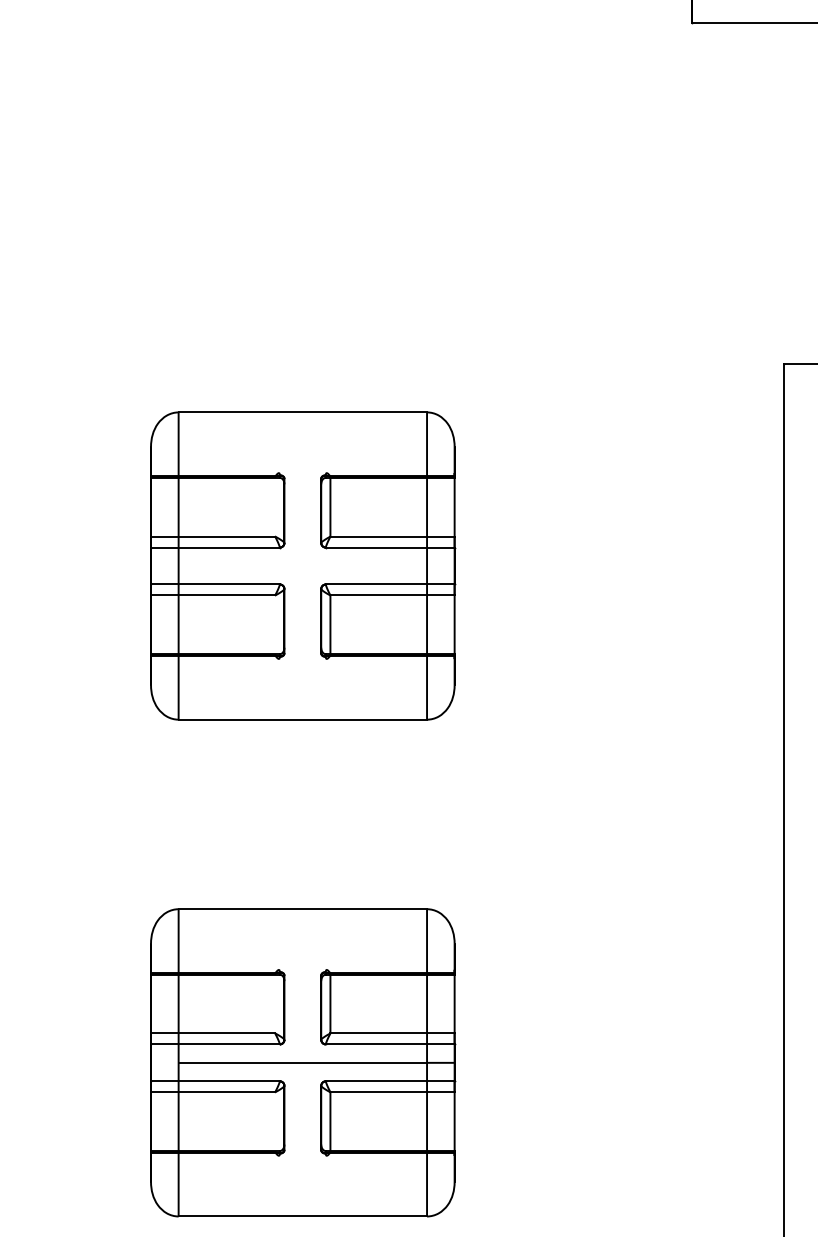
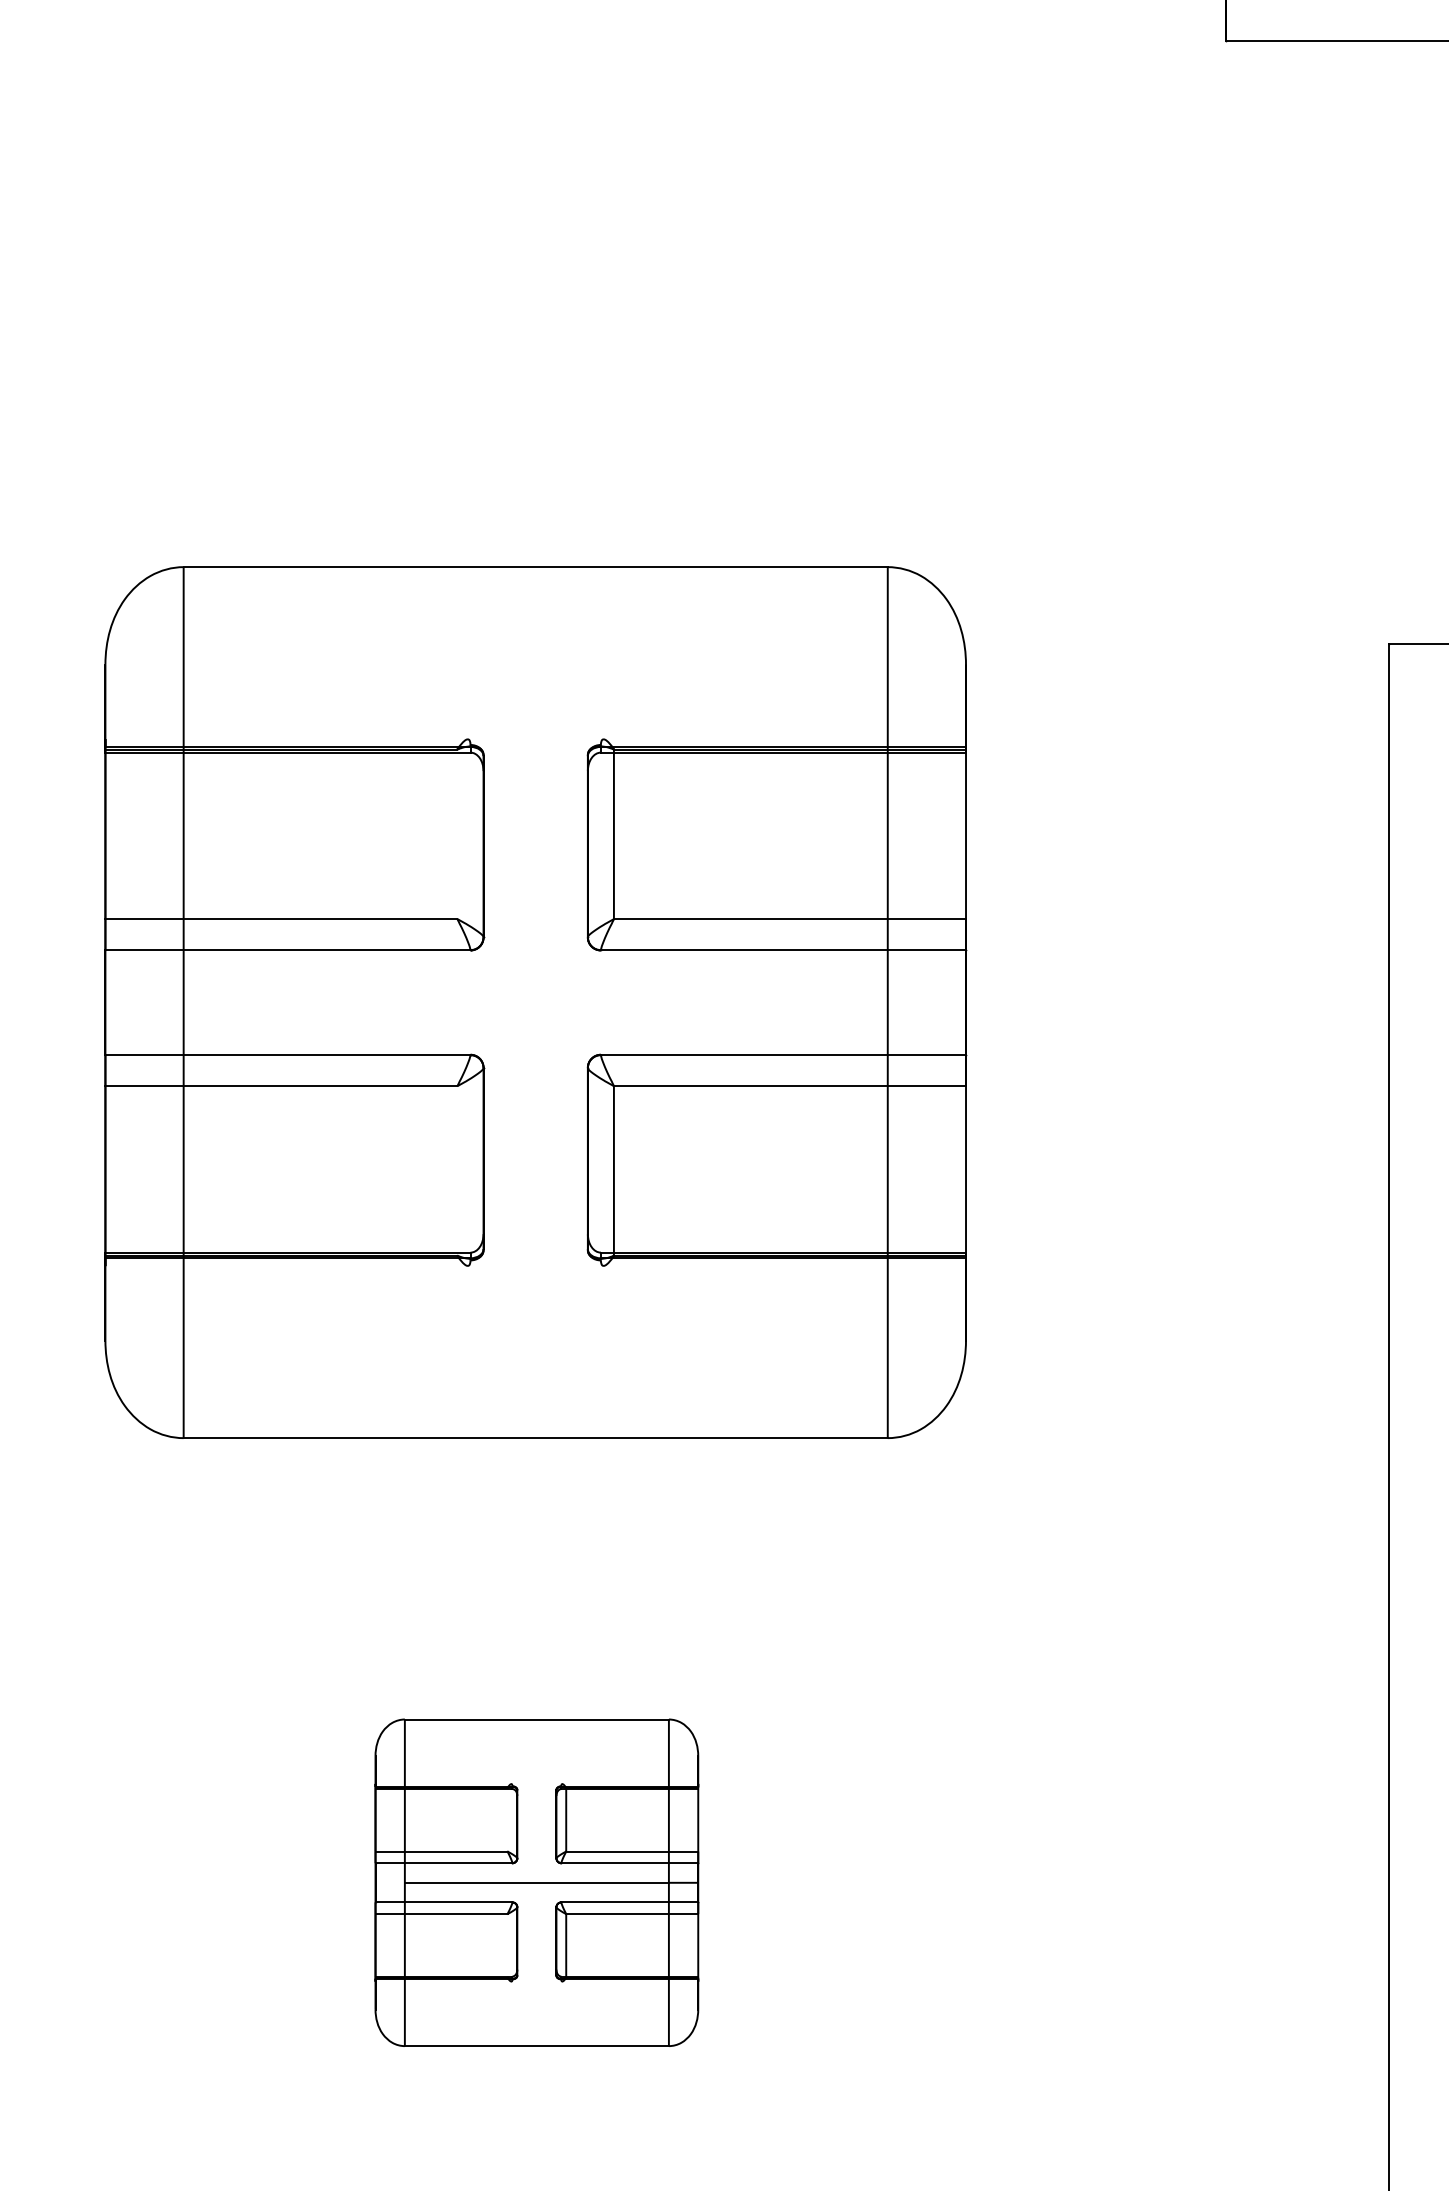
part: (303, 565) -> (537, 1001), size x1.6
part: (303, 1062) -> (537, 1882), size x0.6

